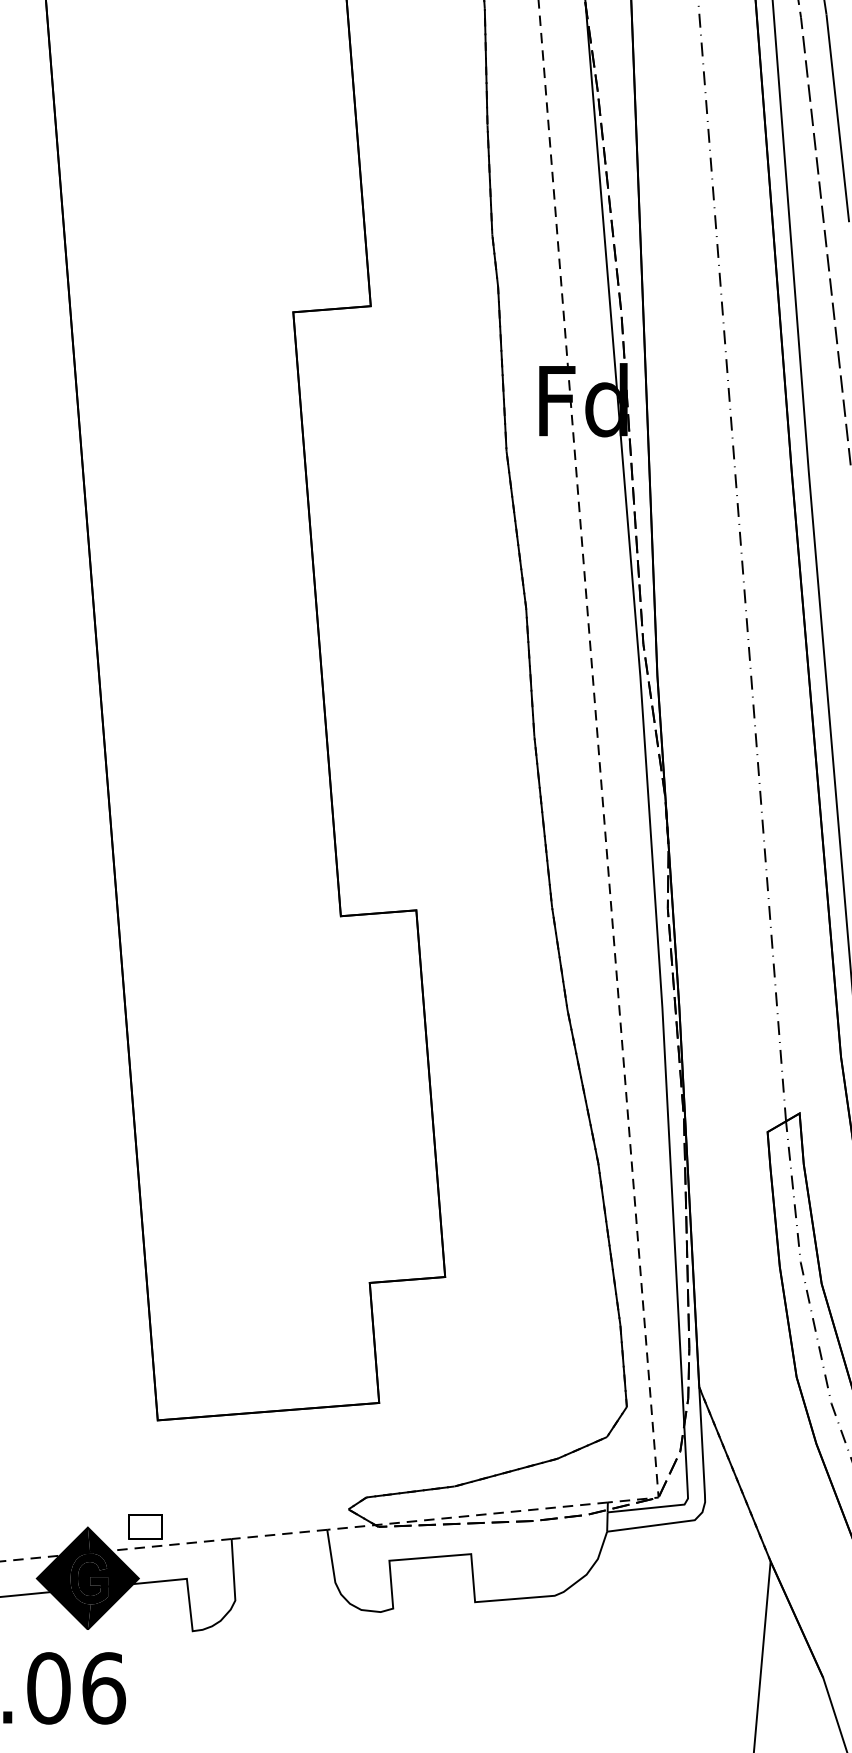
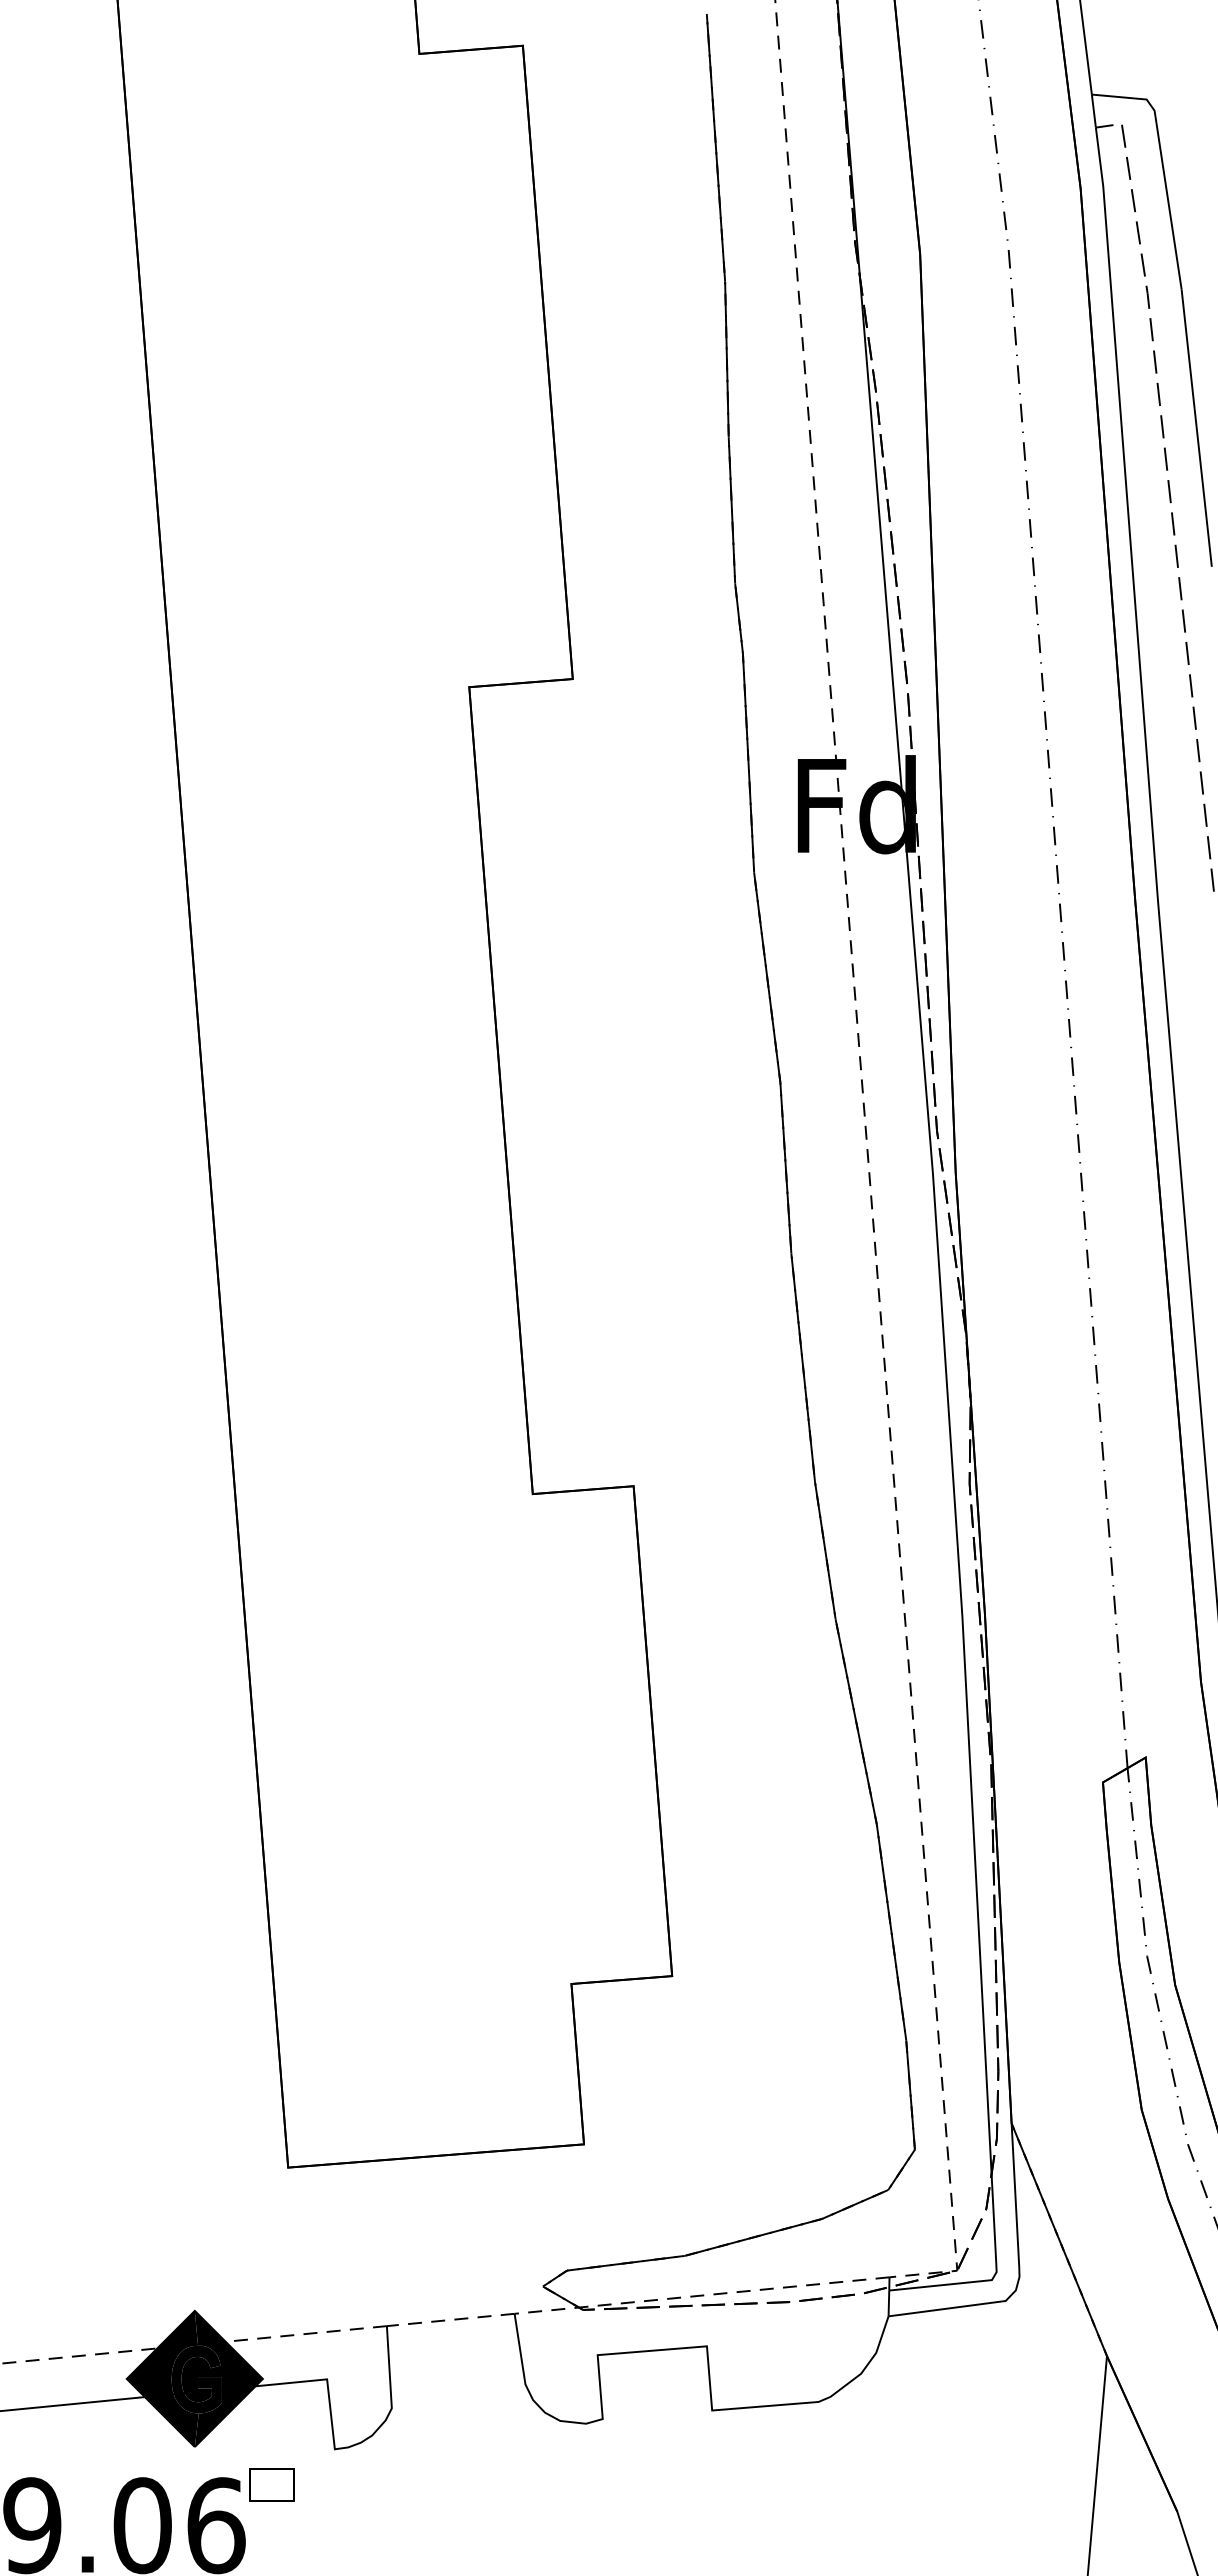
part: (145, 1526) -> (271, 2484), moved

